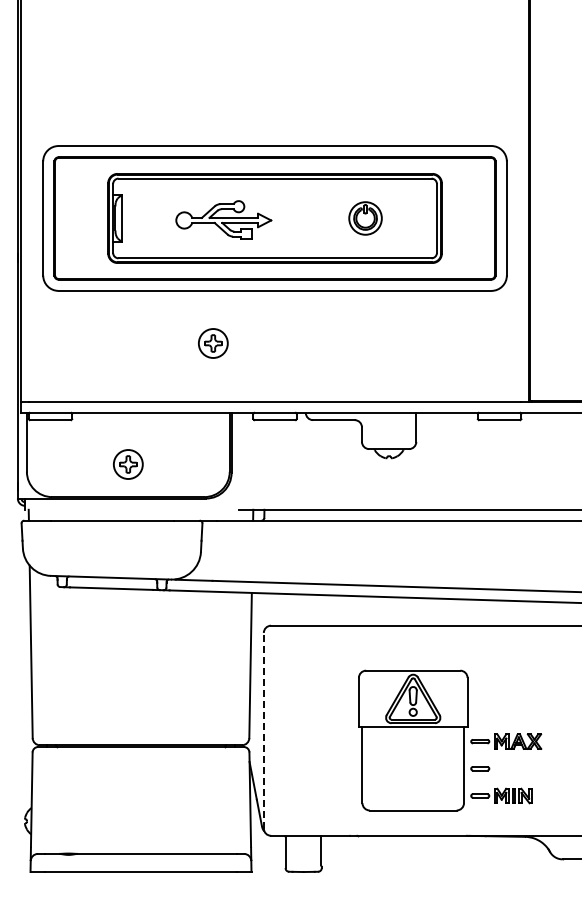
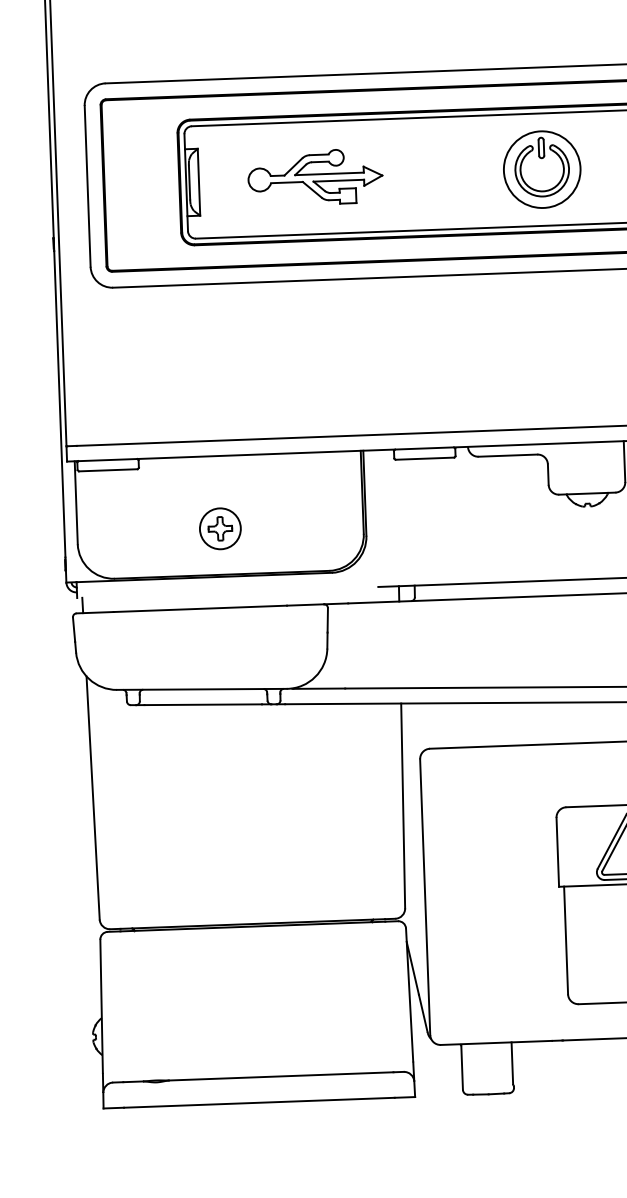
part: (365, 218) -> (542, 169), size x1.67
part: (223, 219) -> (315, 176), moved
part: (213, 343) -> (334, 353), removed
line: (263, 730) -> (424, 896), dashed -> solid

